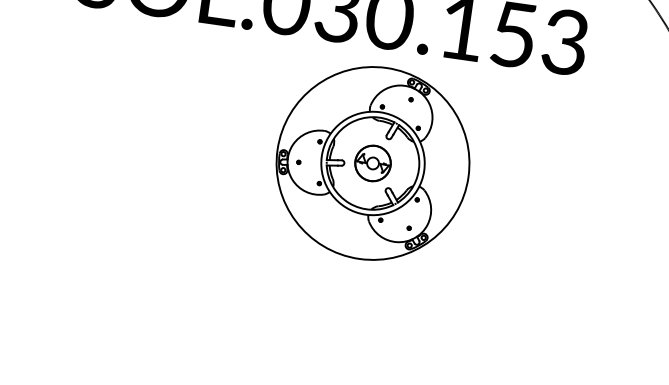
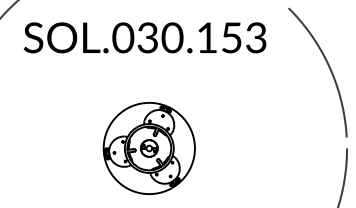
part: (371, 163) -> (148, 148), moved

